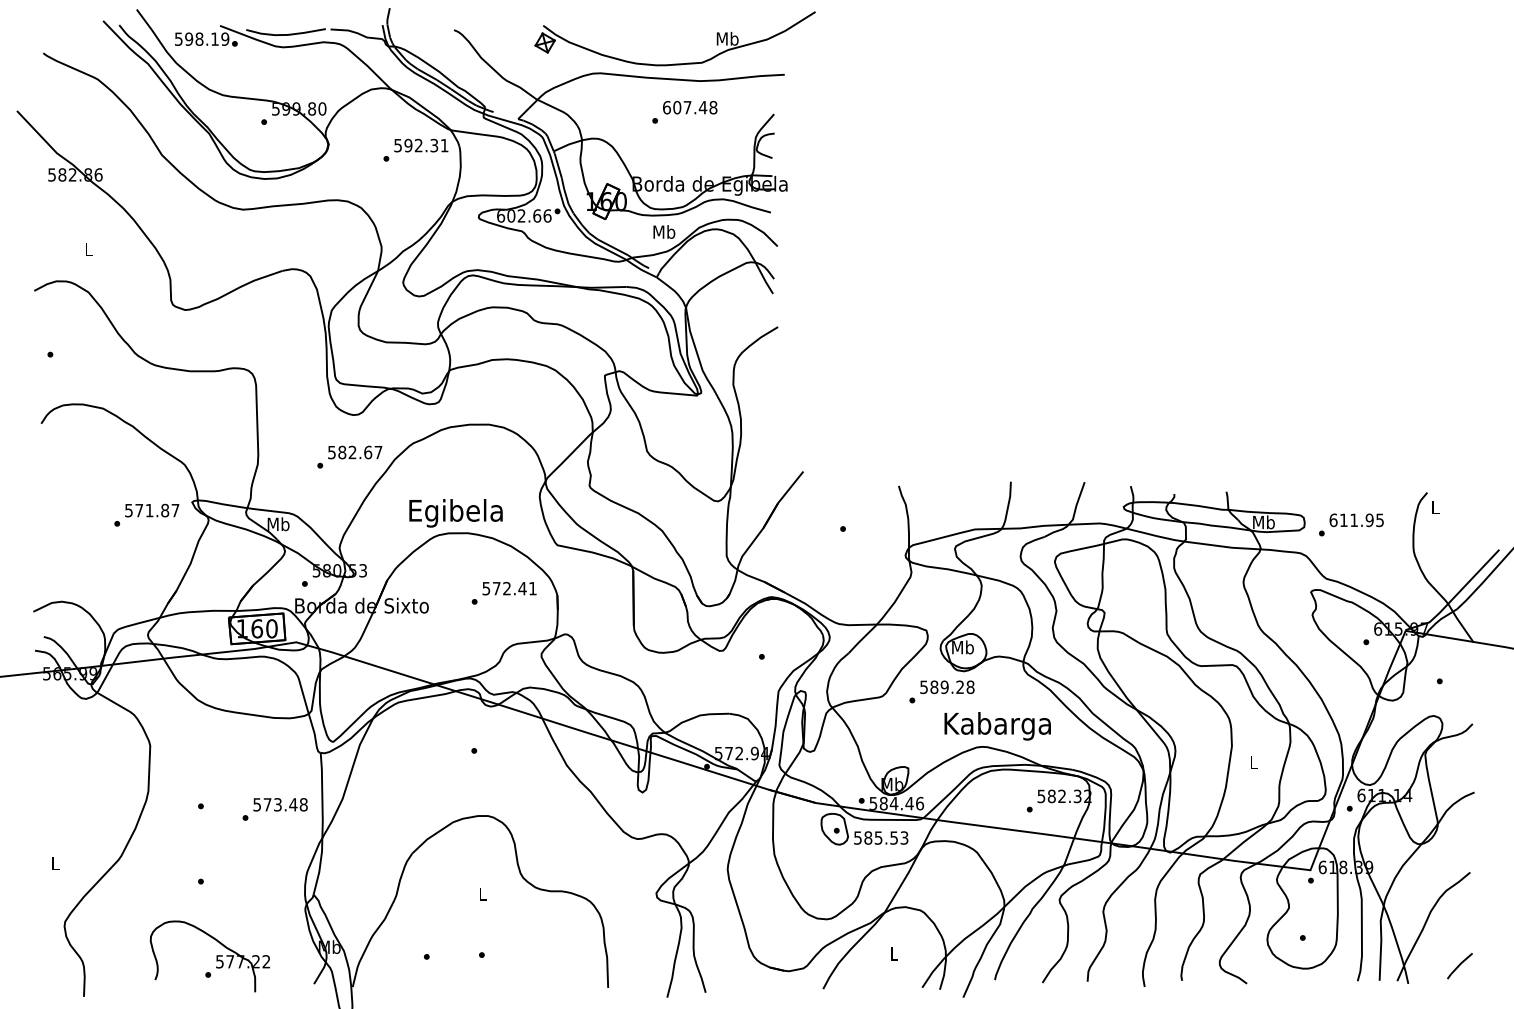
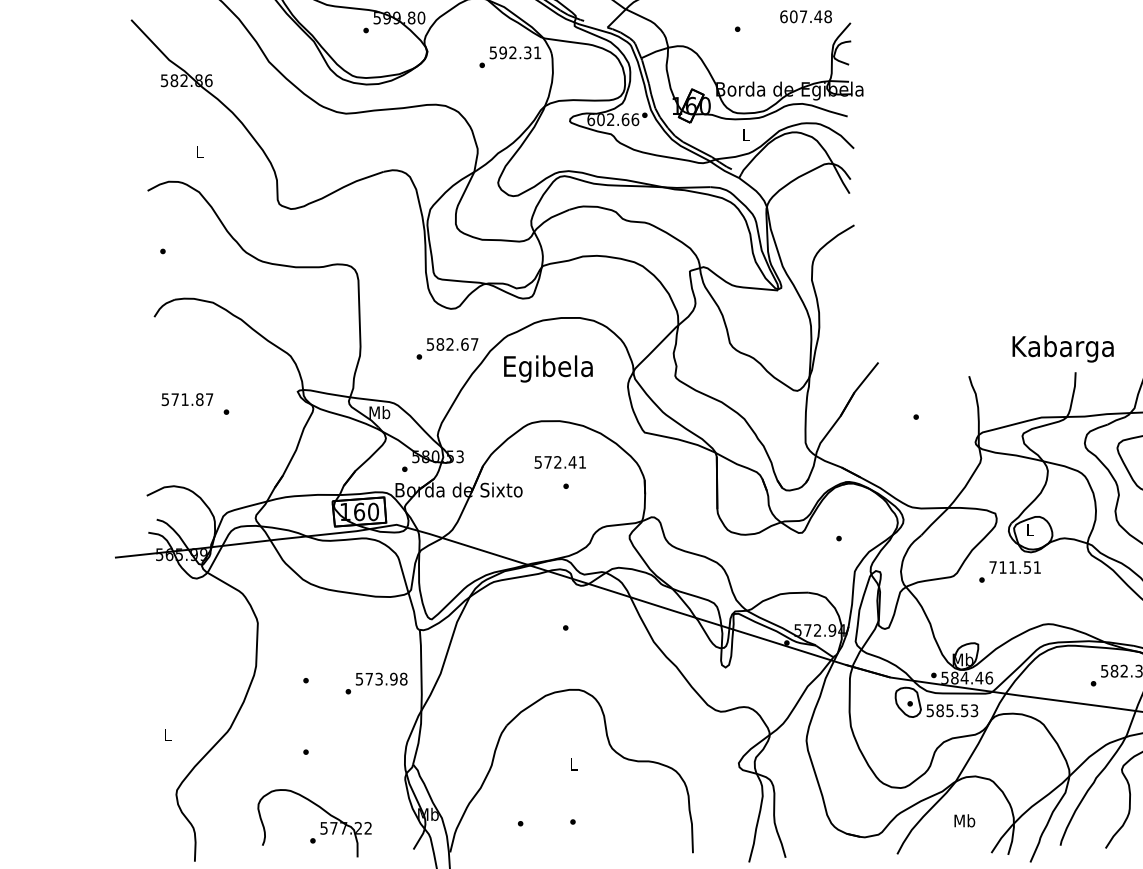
text: (690, 107) -> (806, 16), moved
text: (664, 231) -> (746, 134), Mb -> L
text: (152, 510) -> (187, 399), moved
text: (455, 513) -> (547, 369), moved
text: (509, 588) -> (560, 462), moved
text: (962, 647) -> (1029, 529), Mb -> L
text: (947, 687) -> (1015, 567), 589.28 -> 711.51
text: (997, 726) -> (1062, 349), moved
text: (293, 804) -> (393, 678), 573.48 -> 573.98
text: (894, 953) -> (965, 820), L -> Mb

